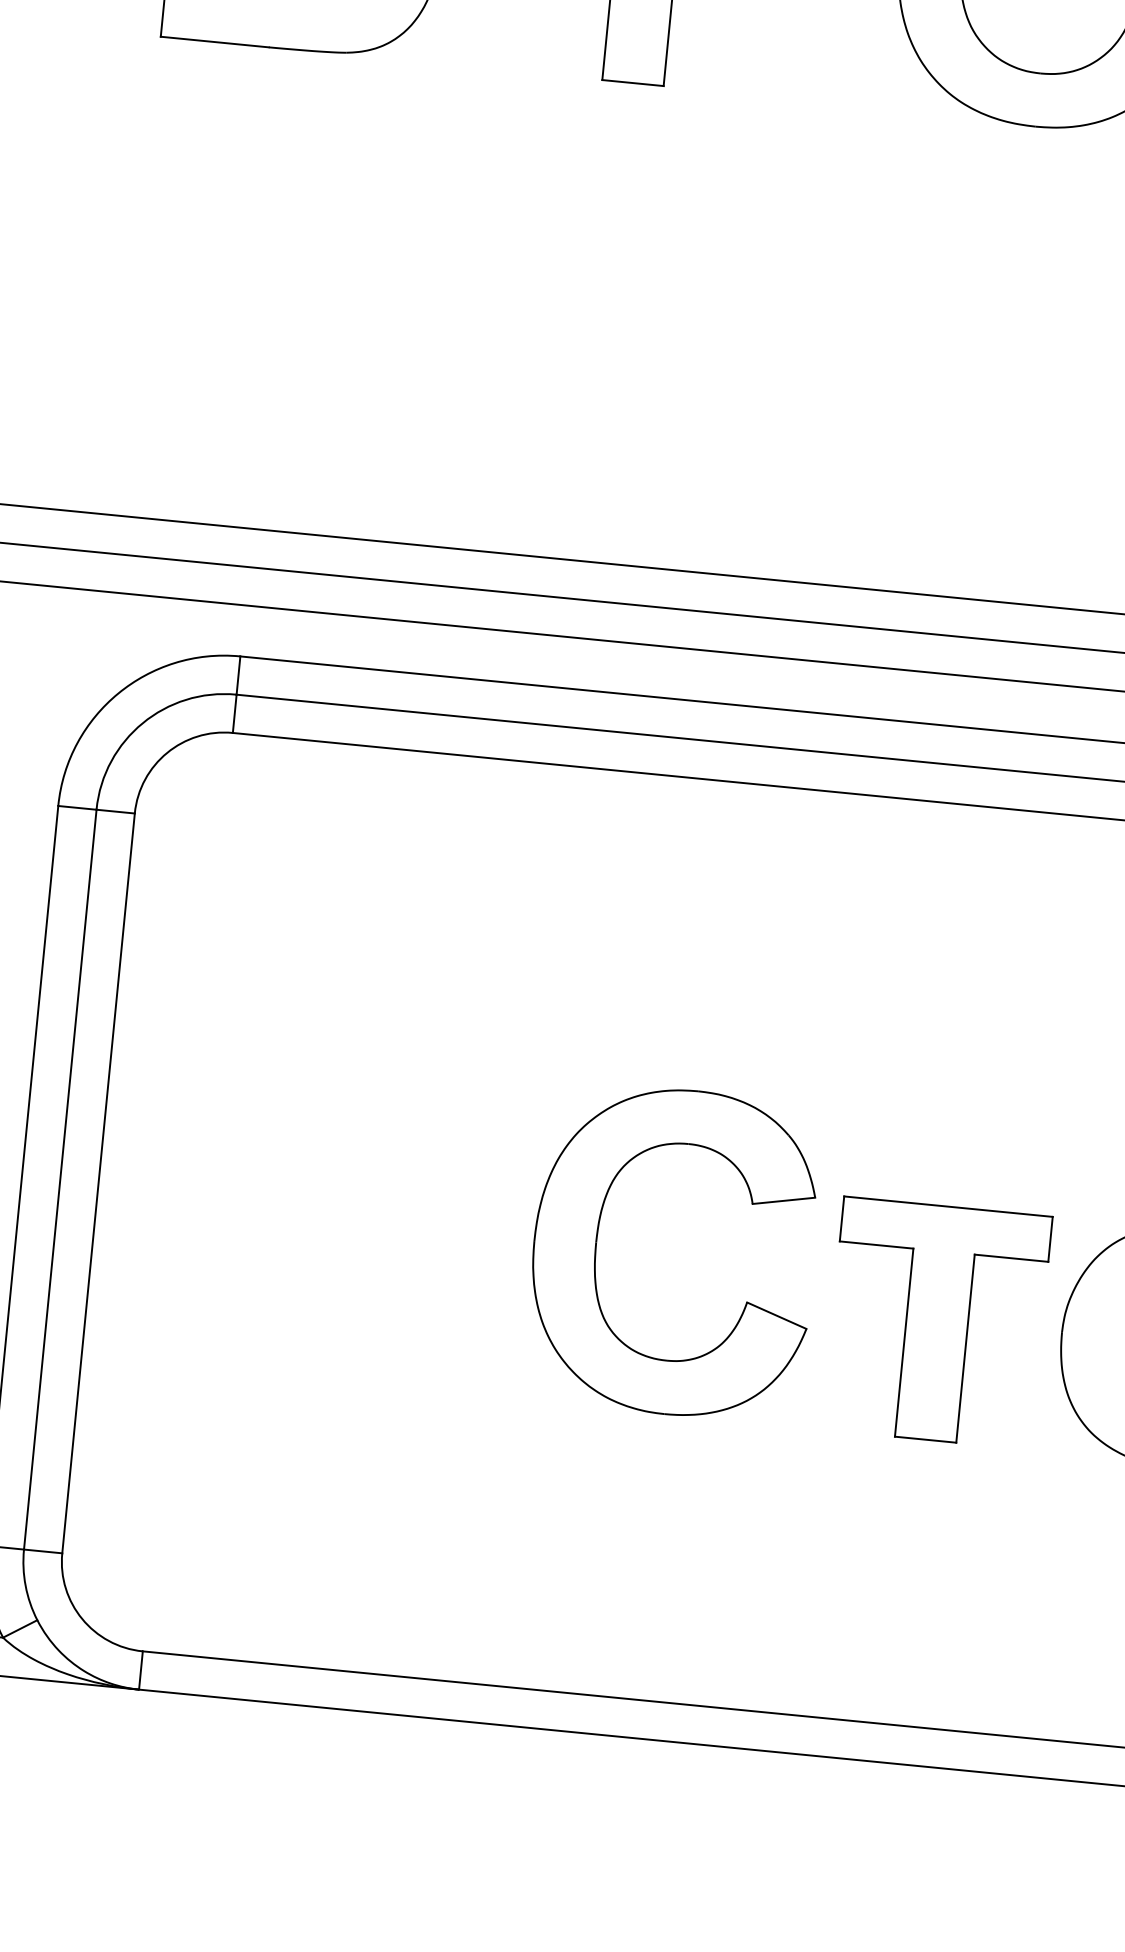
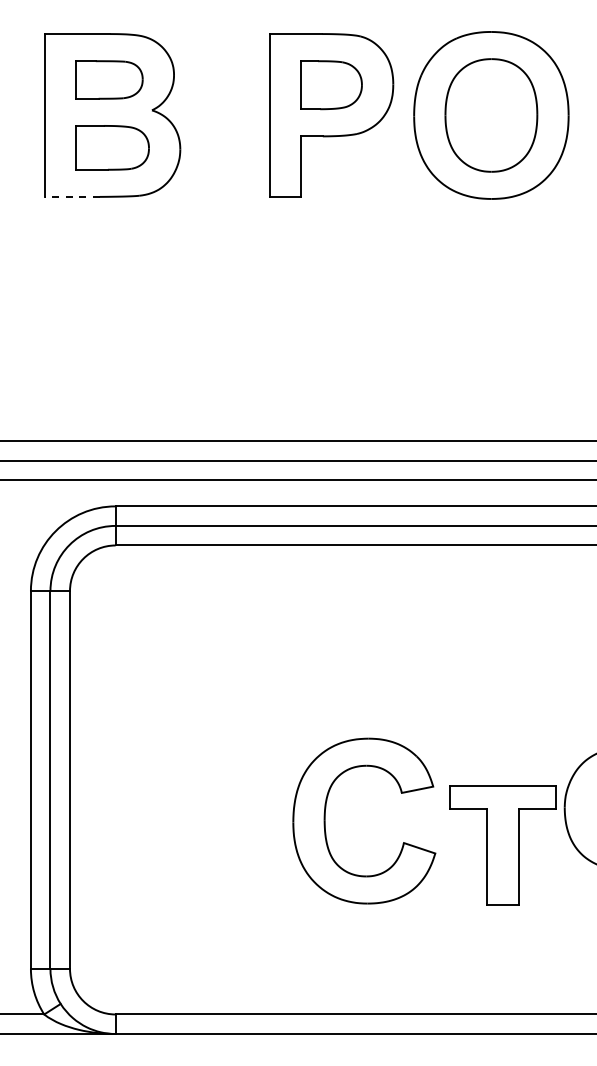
line: (215, 41) -> (72, 196), solid -> dashed
part: (597, 1243) -> (325, 820), moved
part: (935, 1323) -> (502, 845), moved

